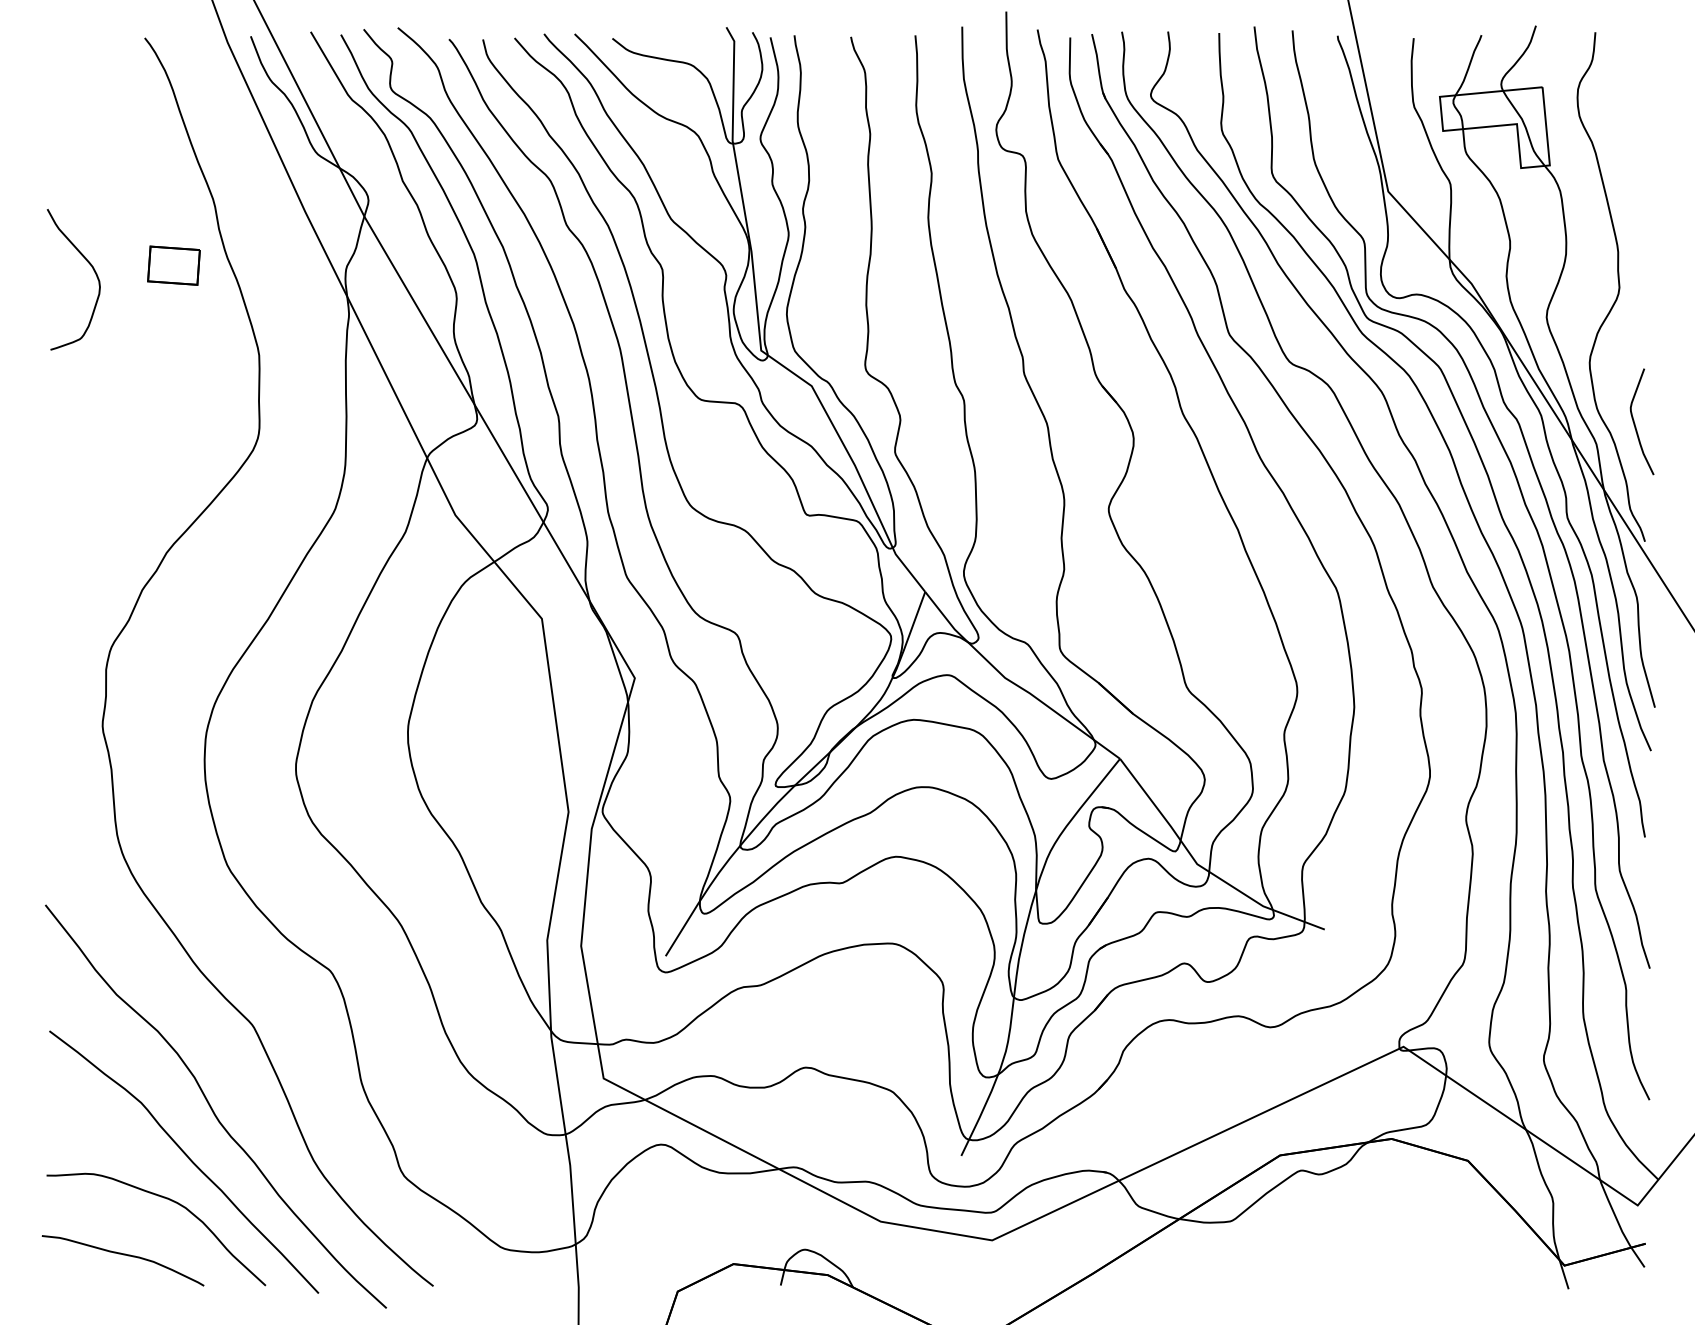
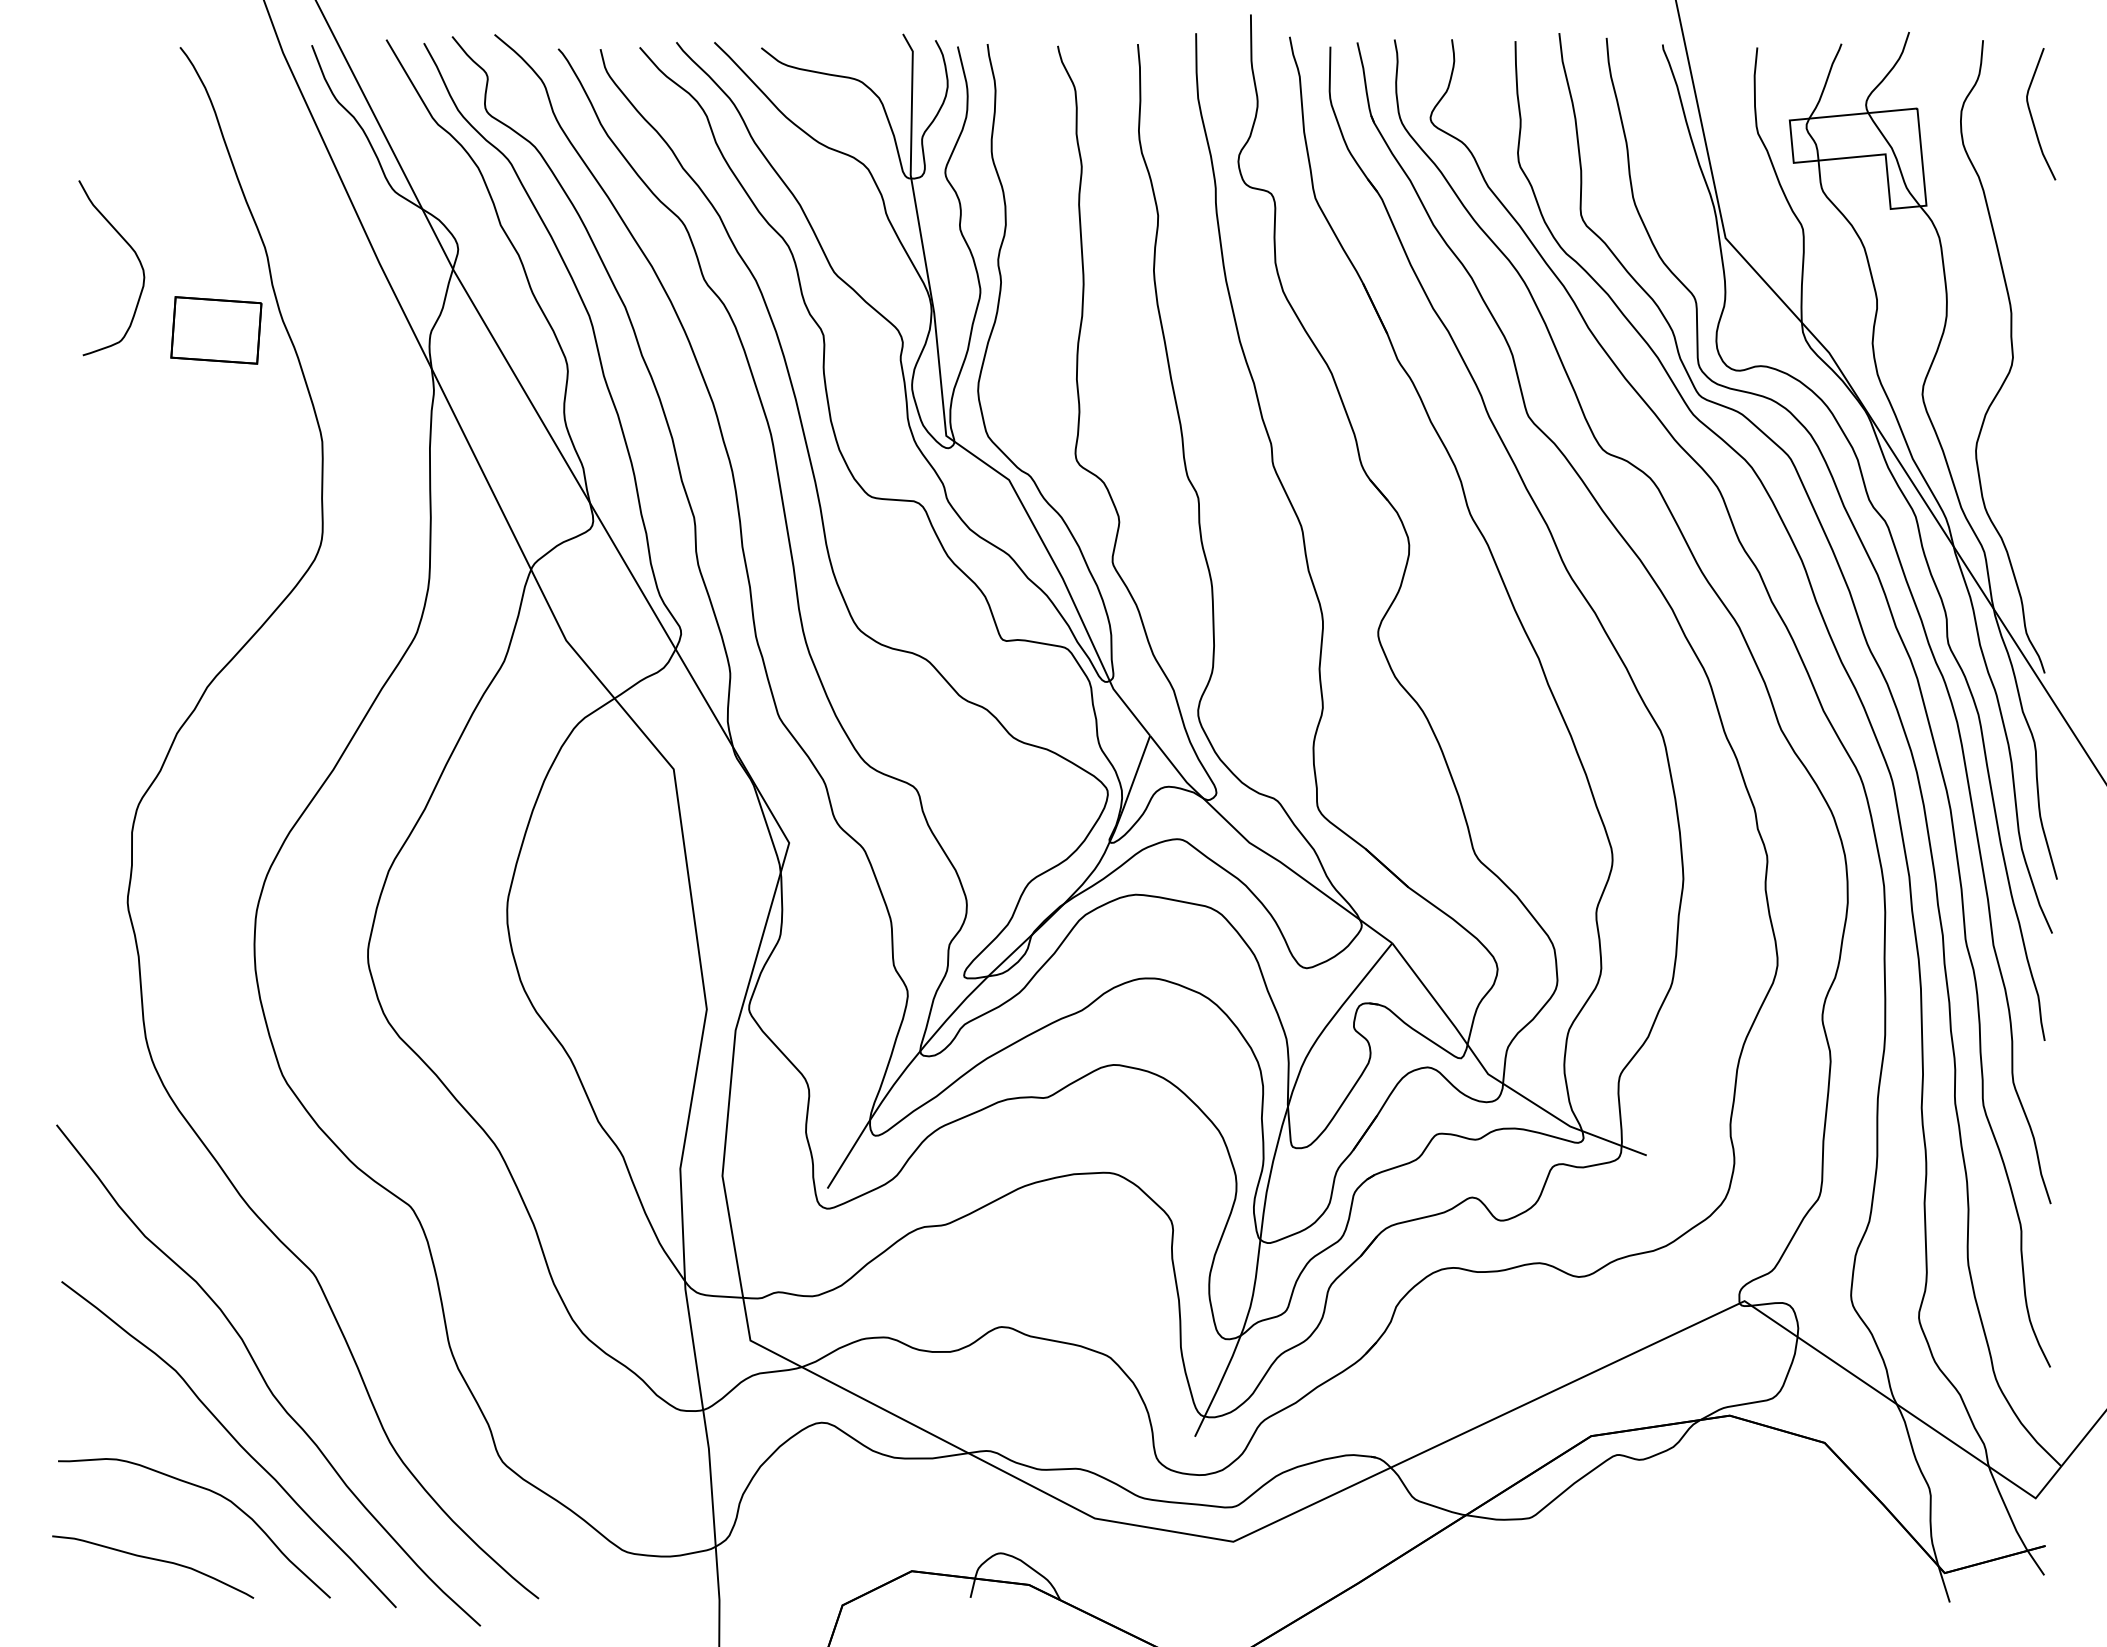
part: (173, 265) -> (215, 330), size x1.4
curve: (91, 267) -> (133, 253), moved
curve: (1635, 423) -> (2032, 116), moved

